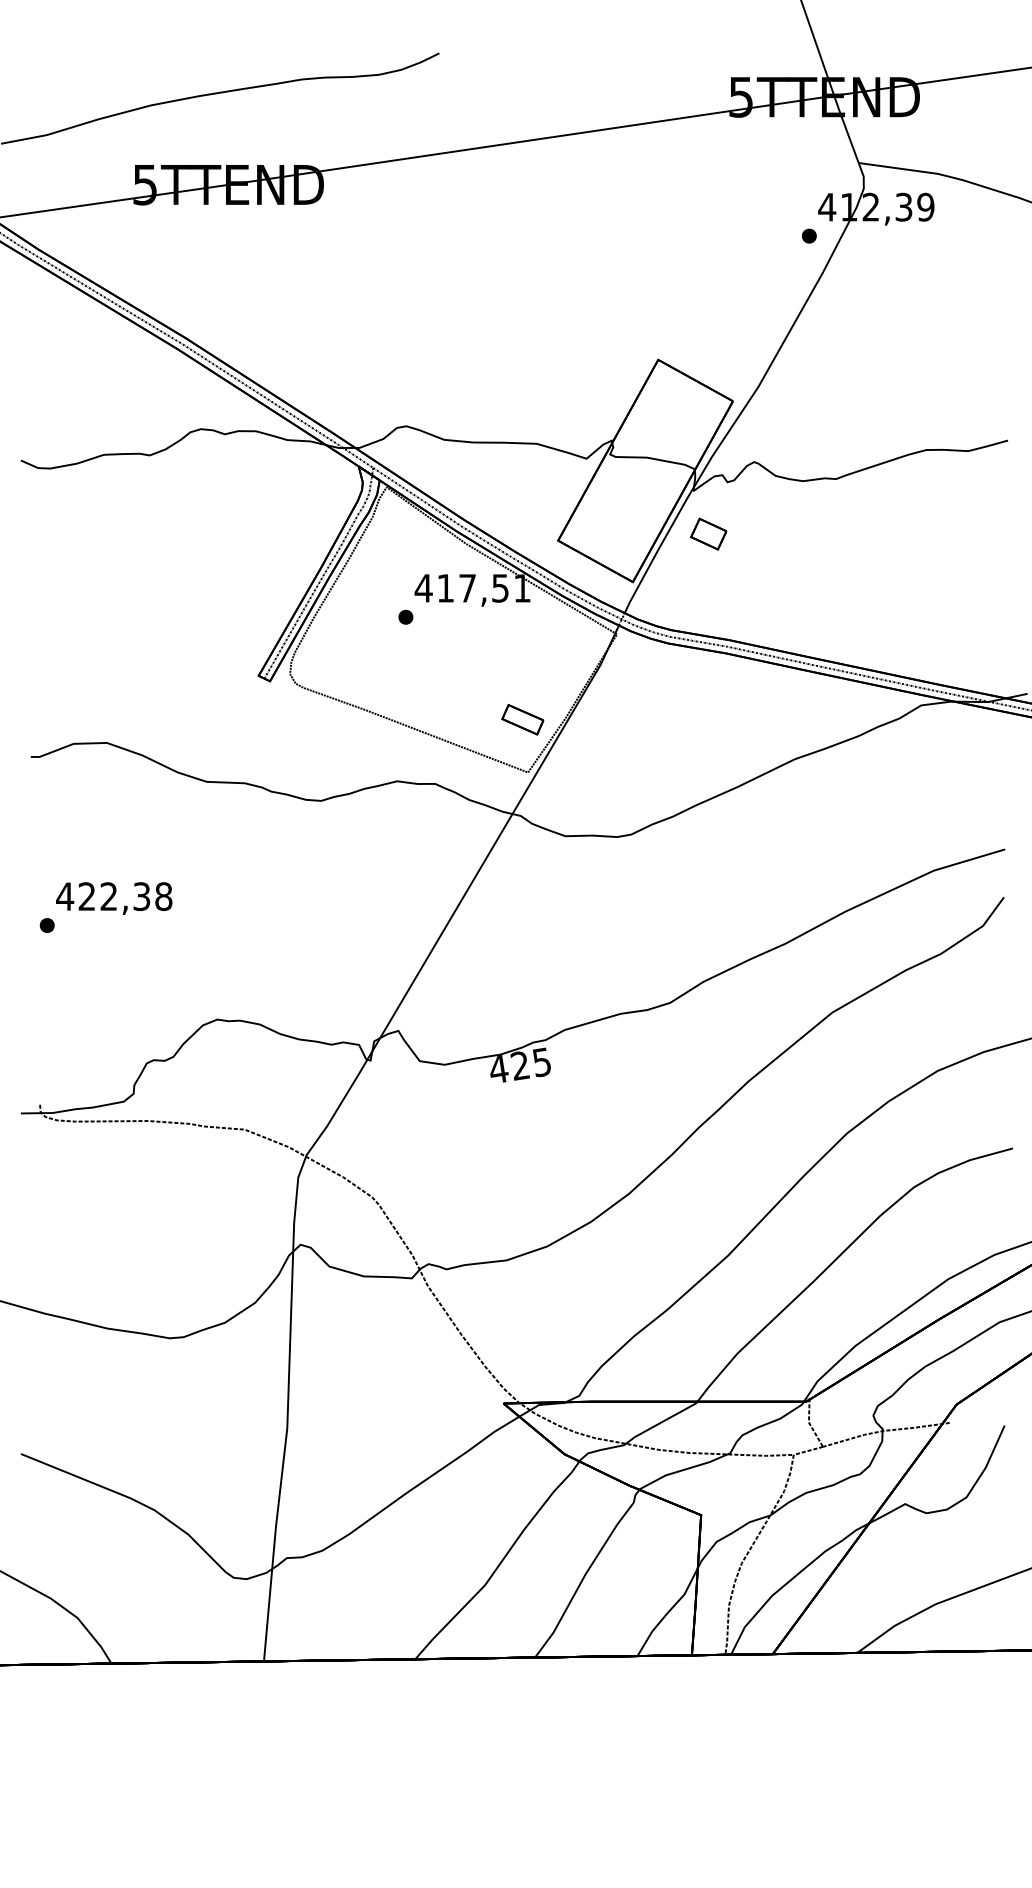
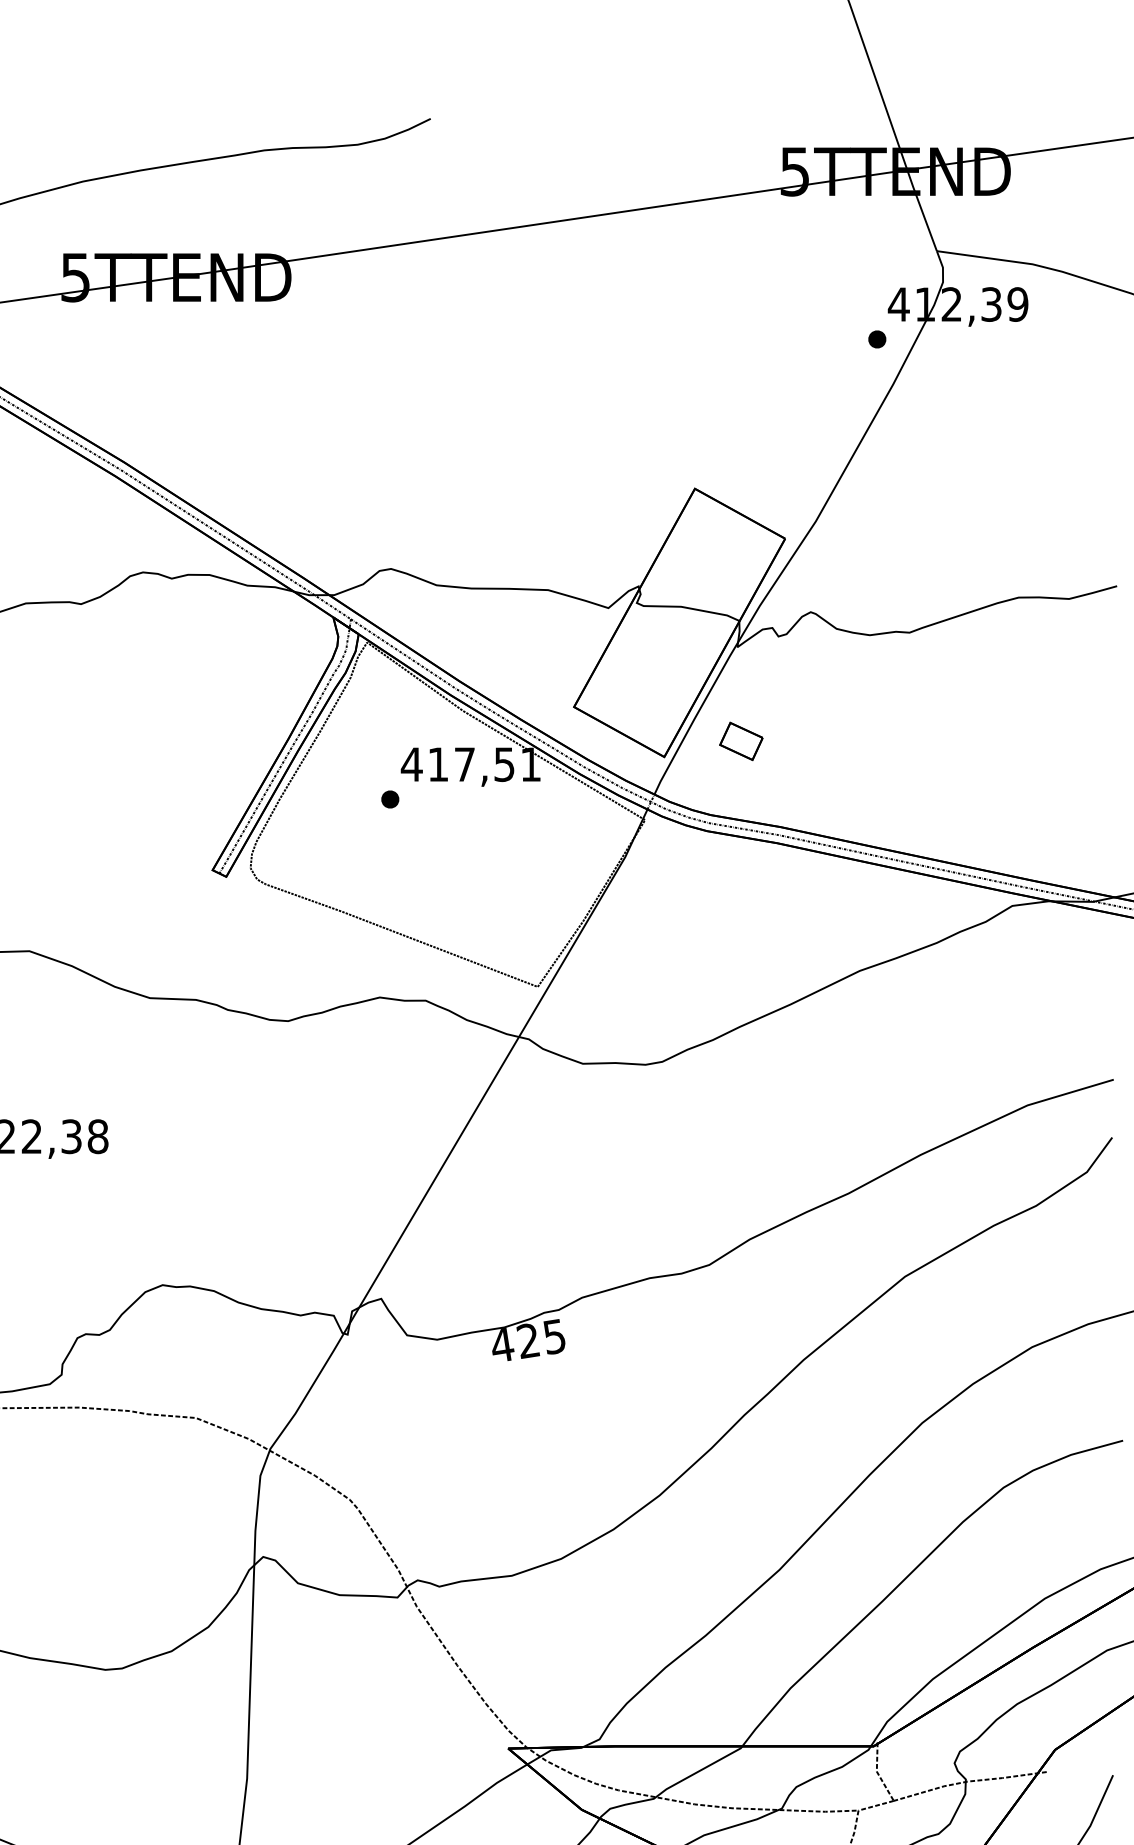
part: (708, 533) -> (741, 740), moved
part: (522, 719) -> (531, 922), removed

